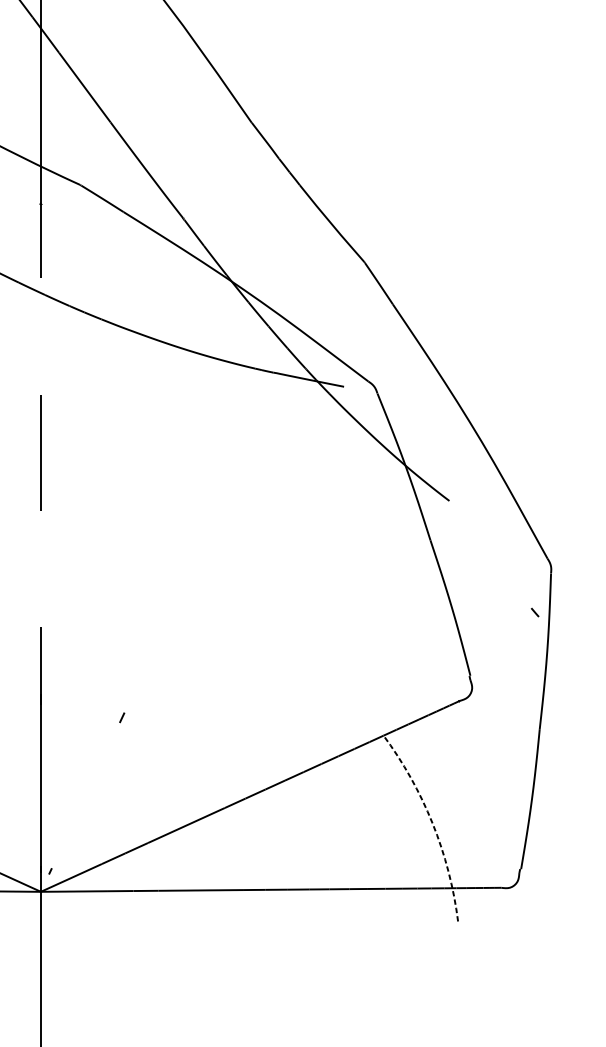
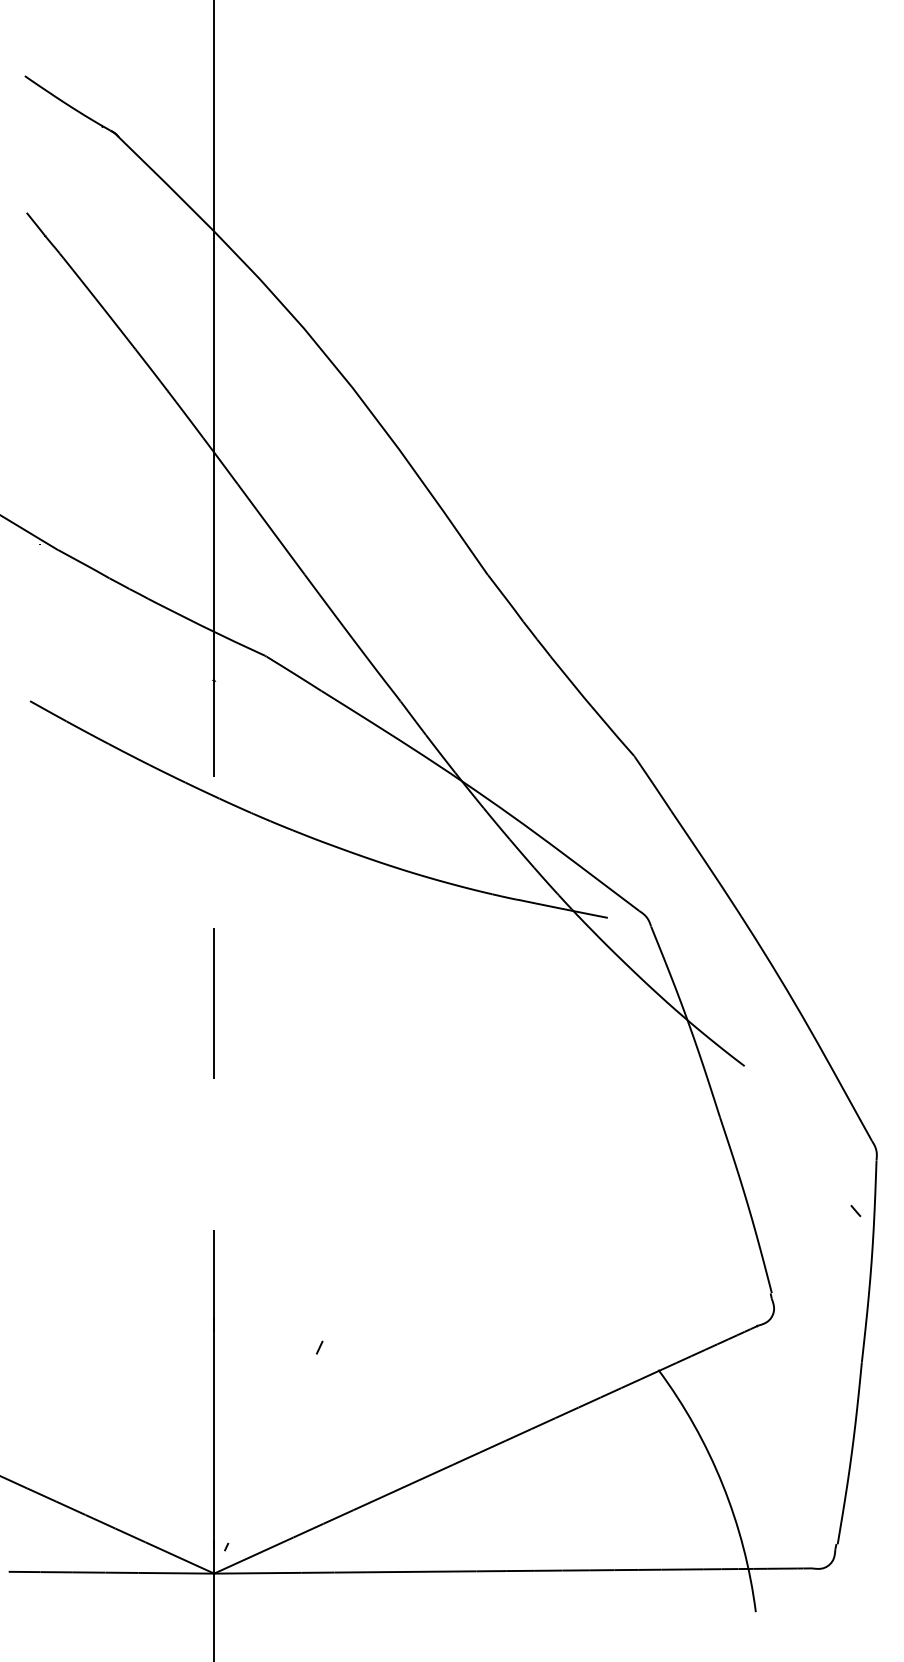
arc: (432, 823) -> (722, 1484), dashed -> solid

